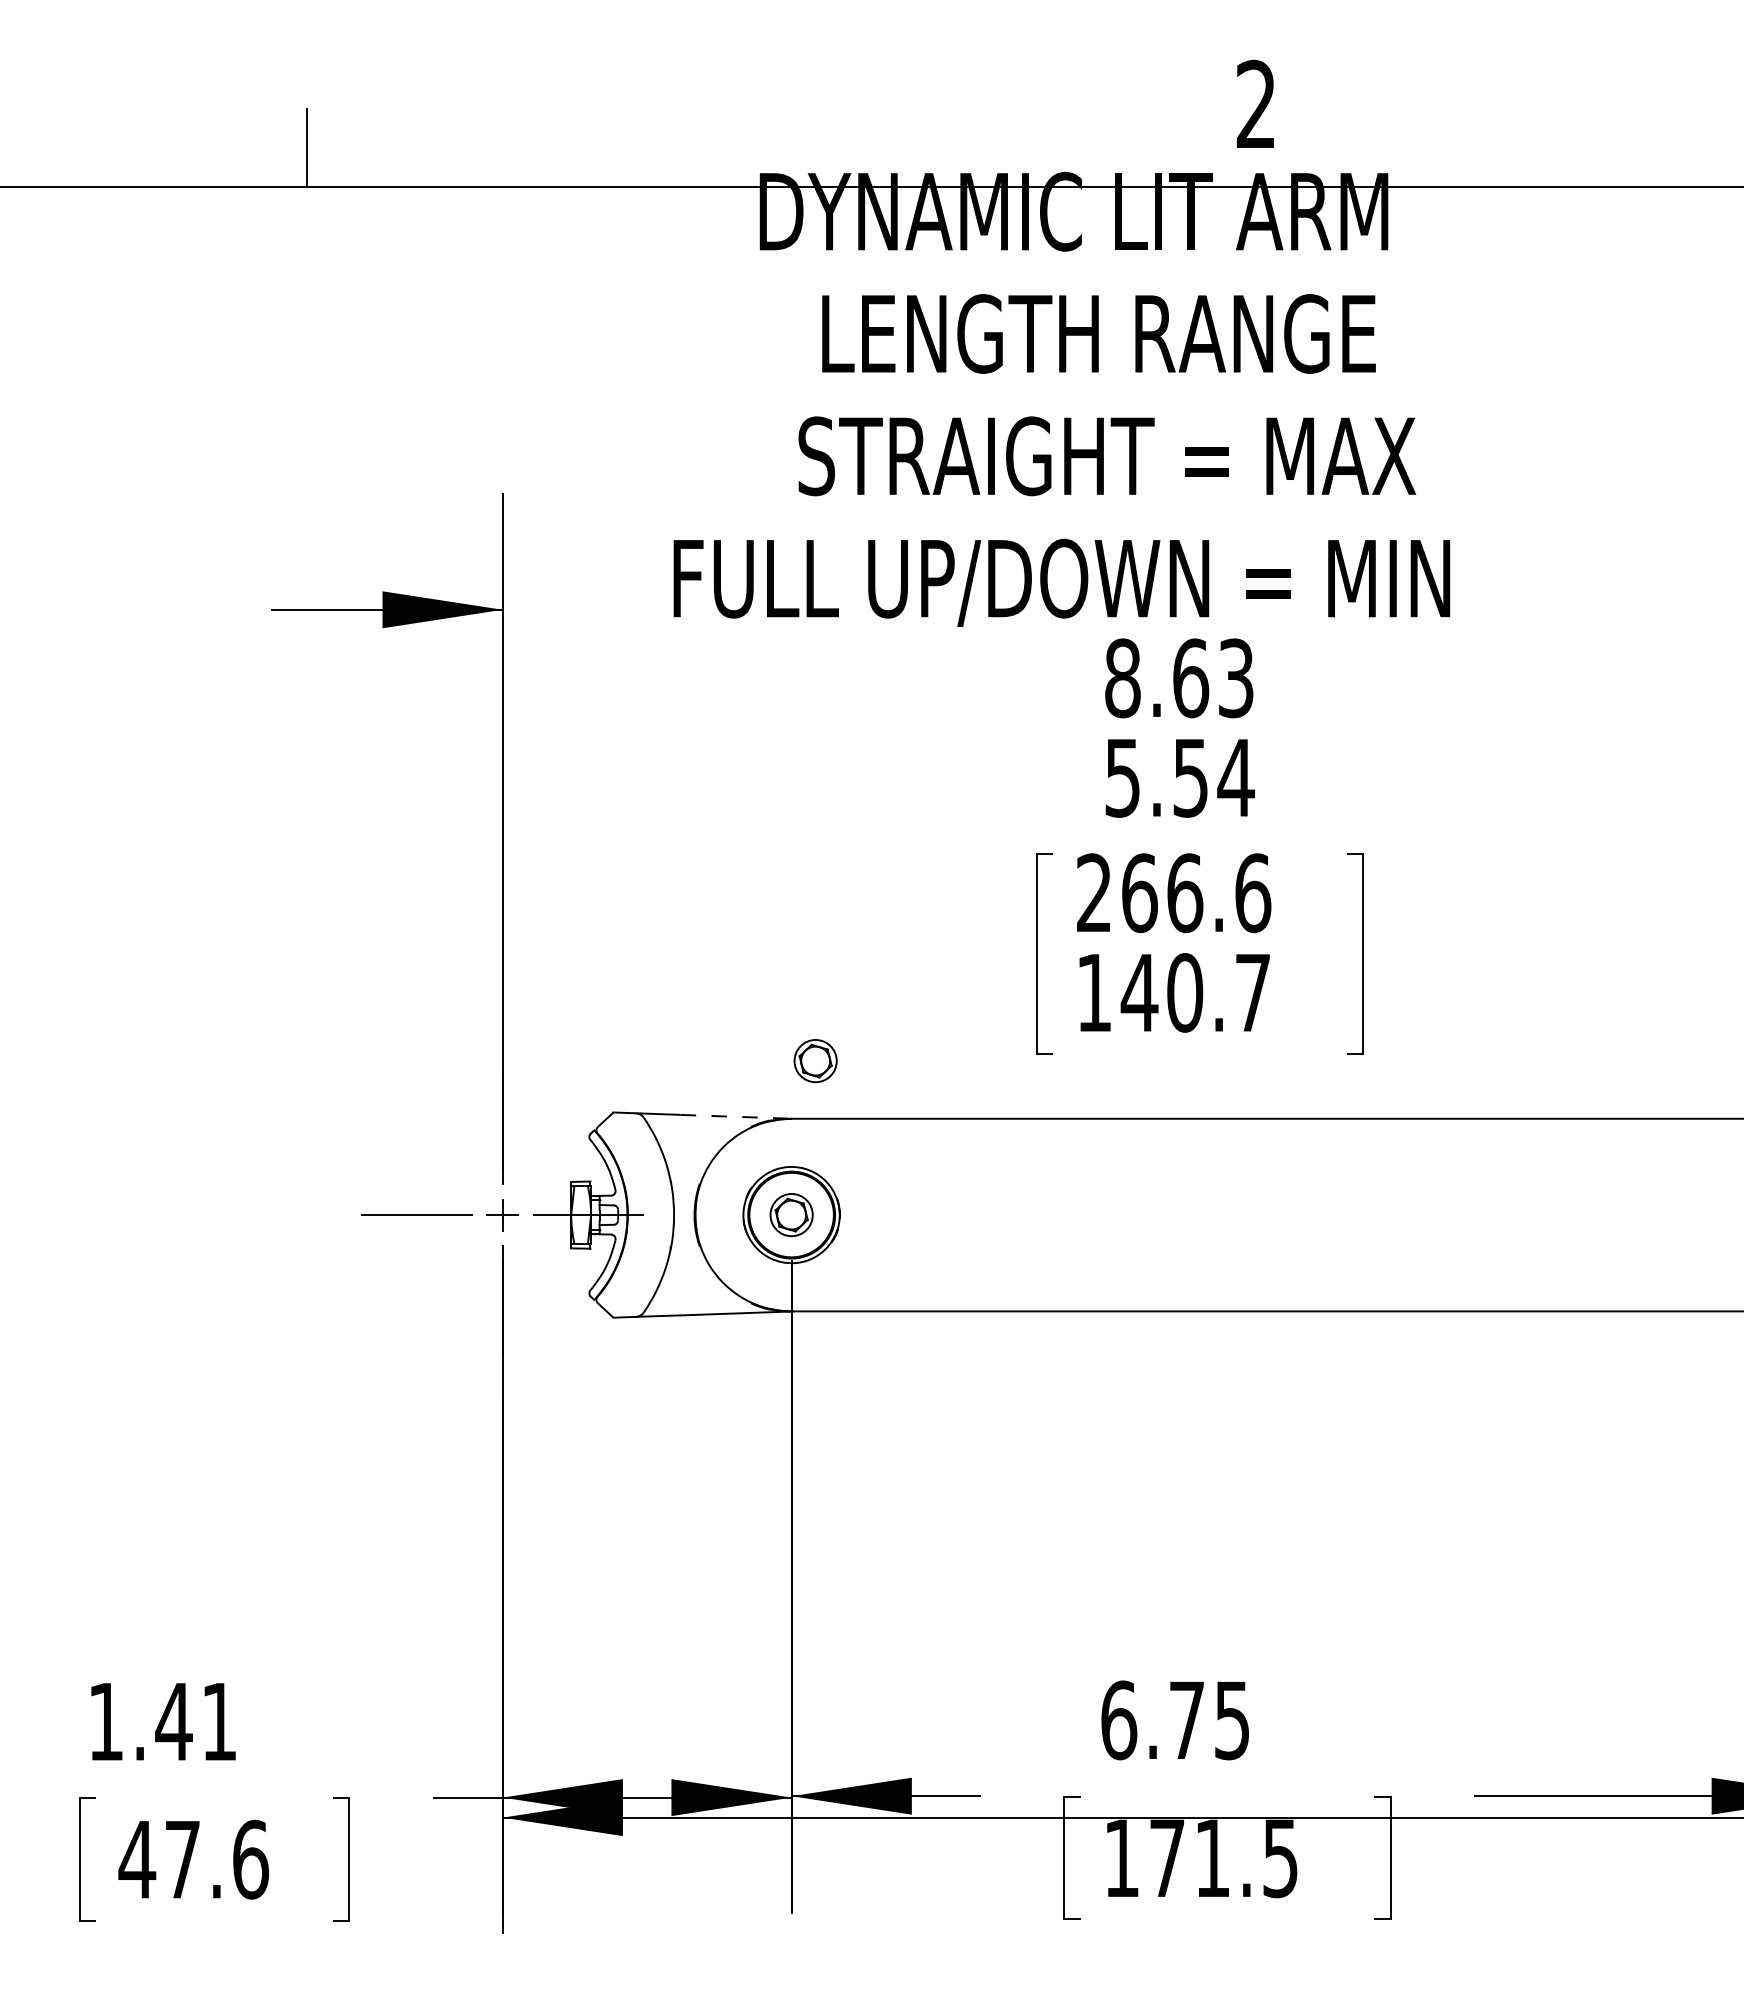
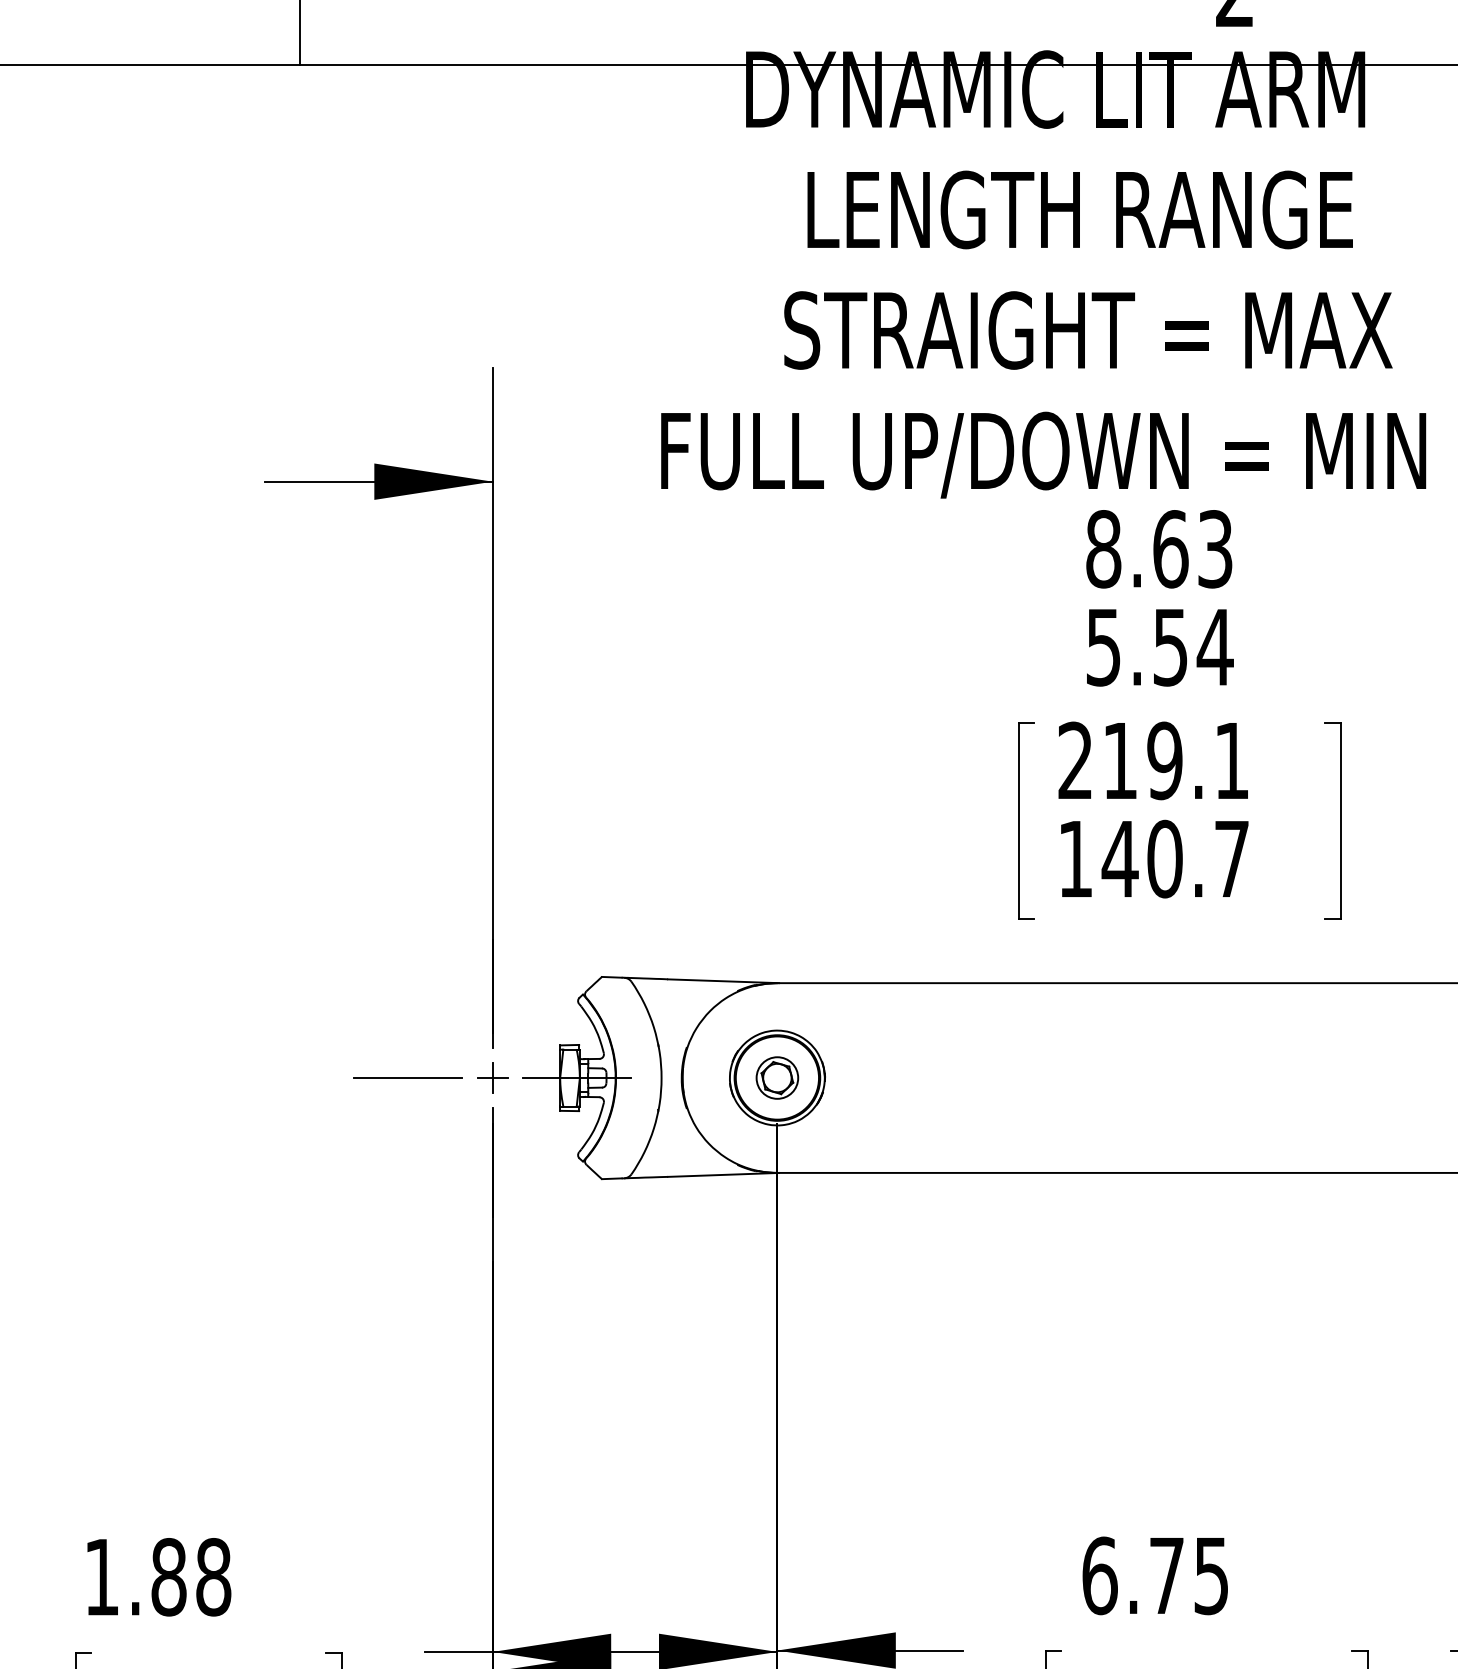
text: (1196, 893) -> (1176, 761), 266.6 -> 219.1
part: (815, 1061) -> (800, 926), removed
line: (737, 1116) -> (724, 980), dashed -> solid
text: (196, 1721) -> (191, 1576), 1.41 -> 1.88

